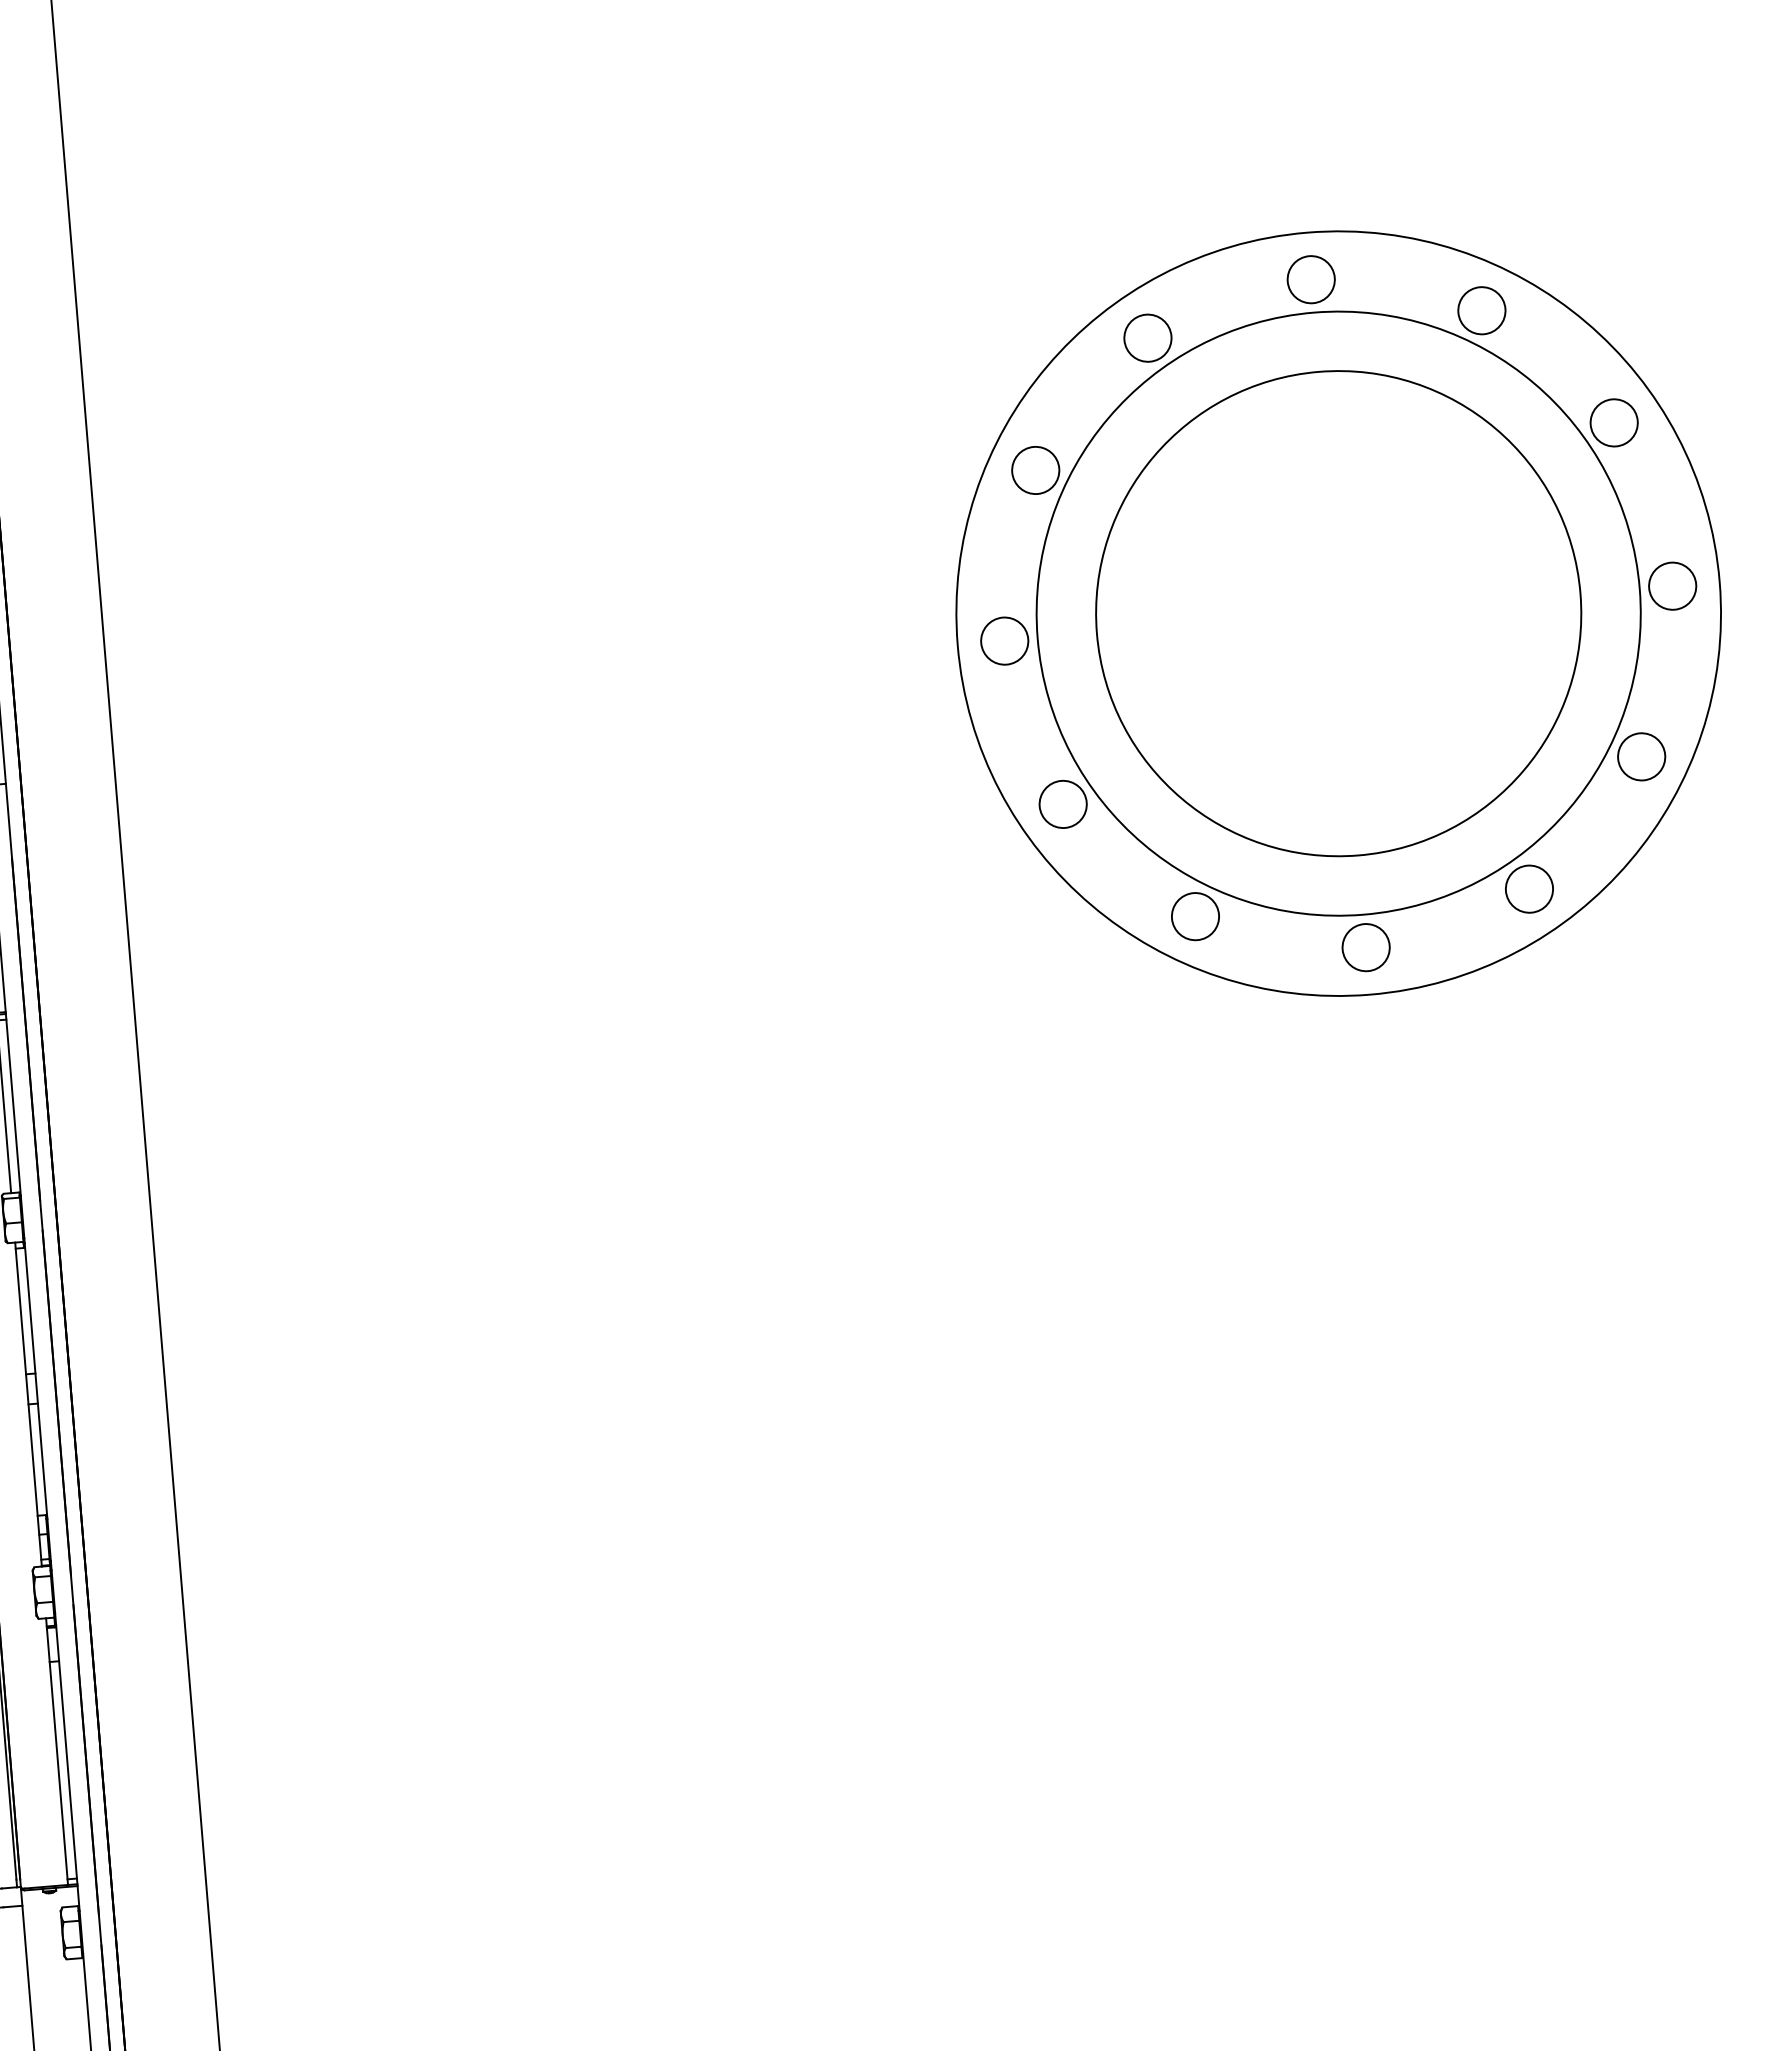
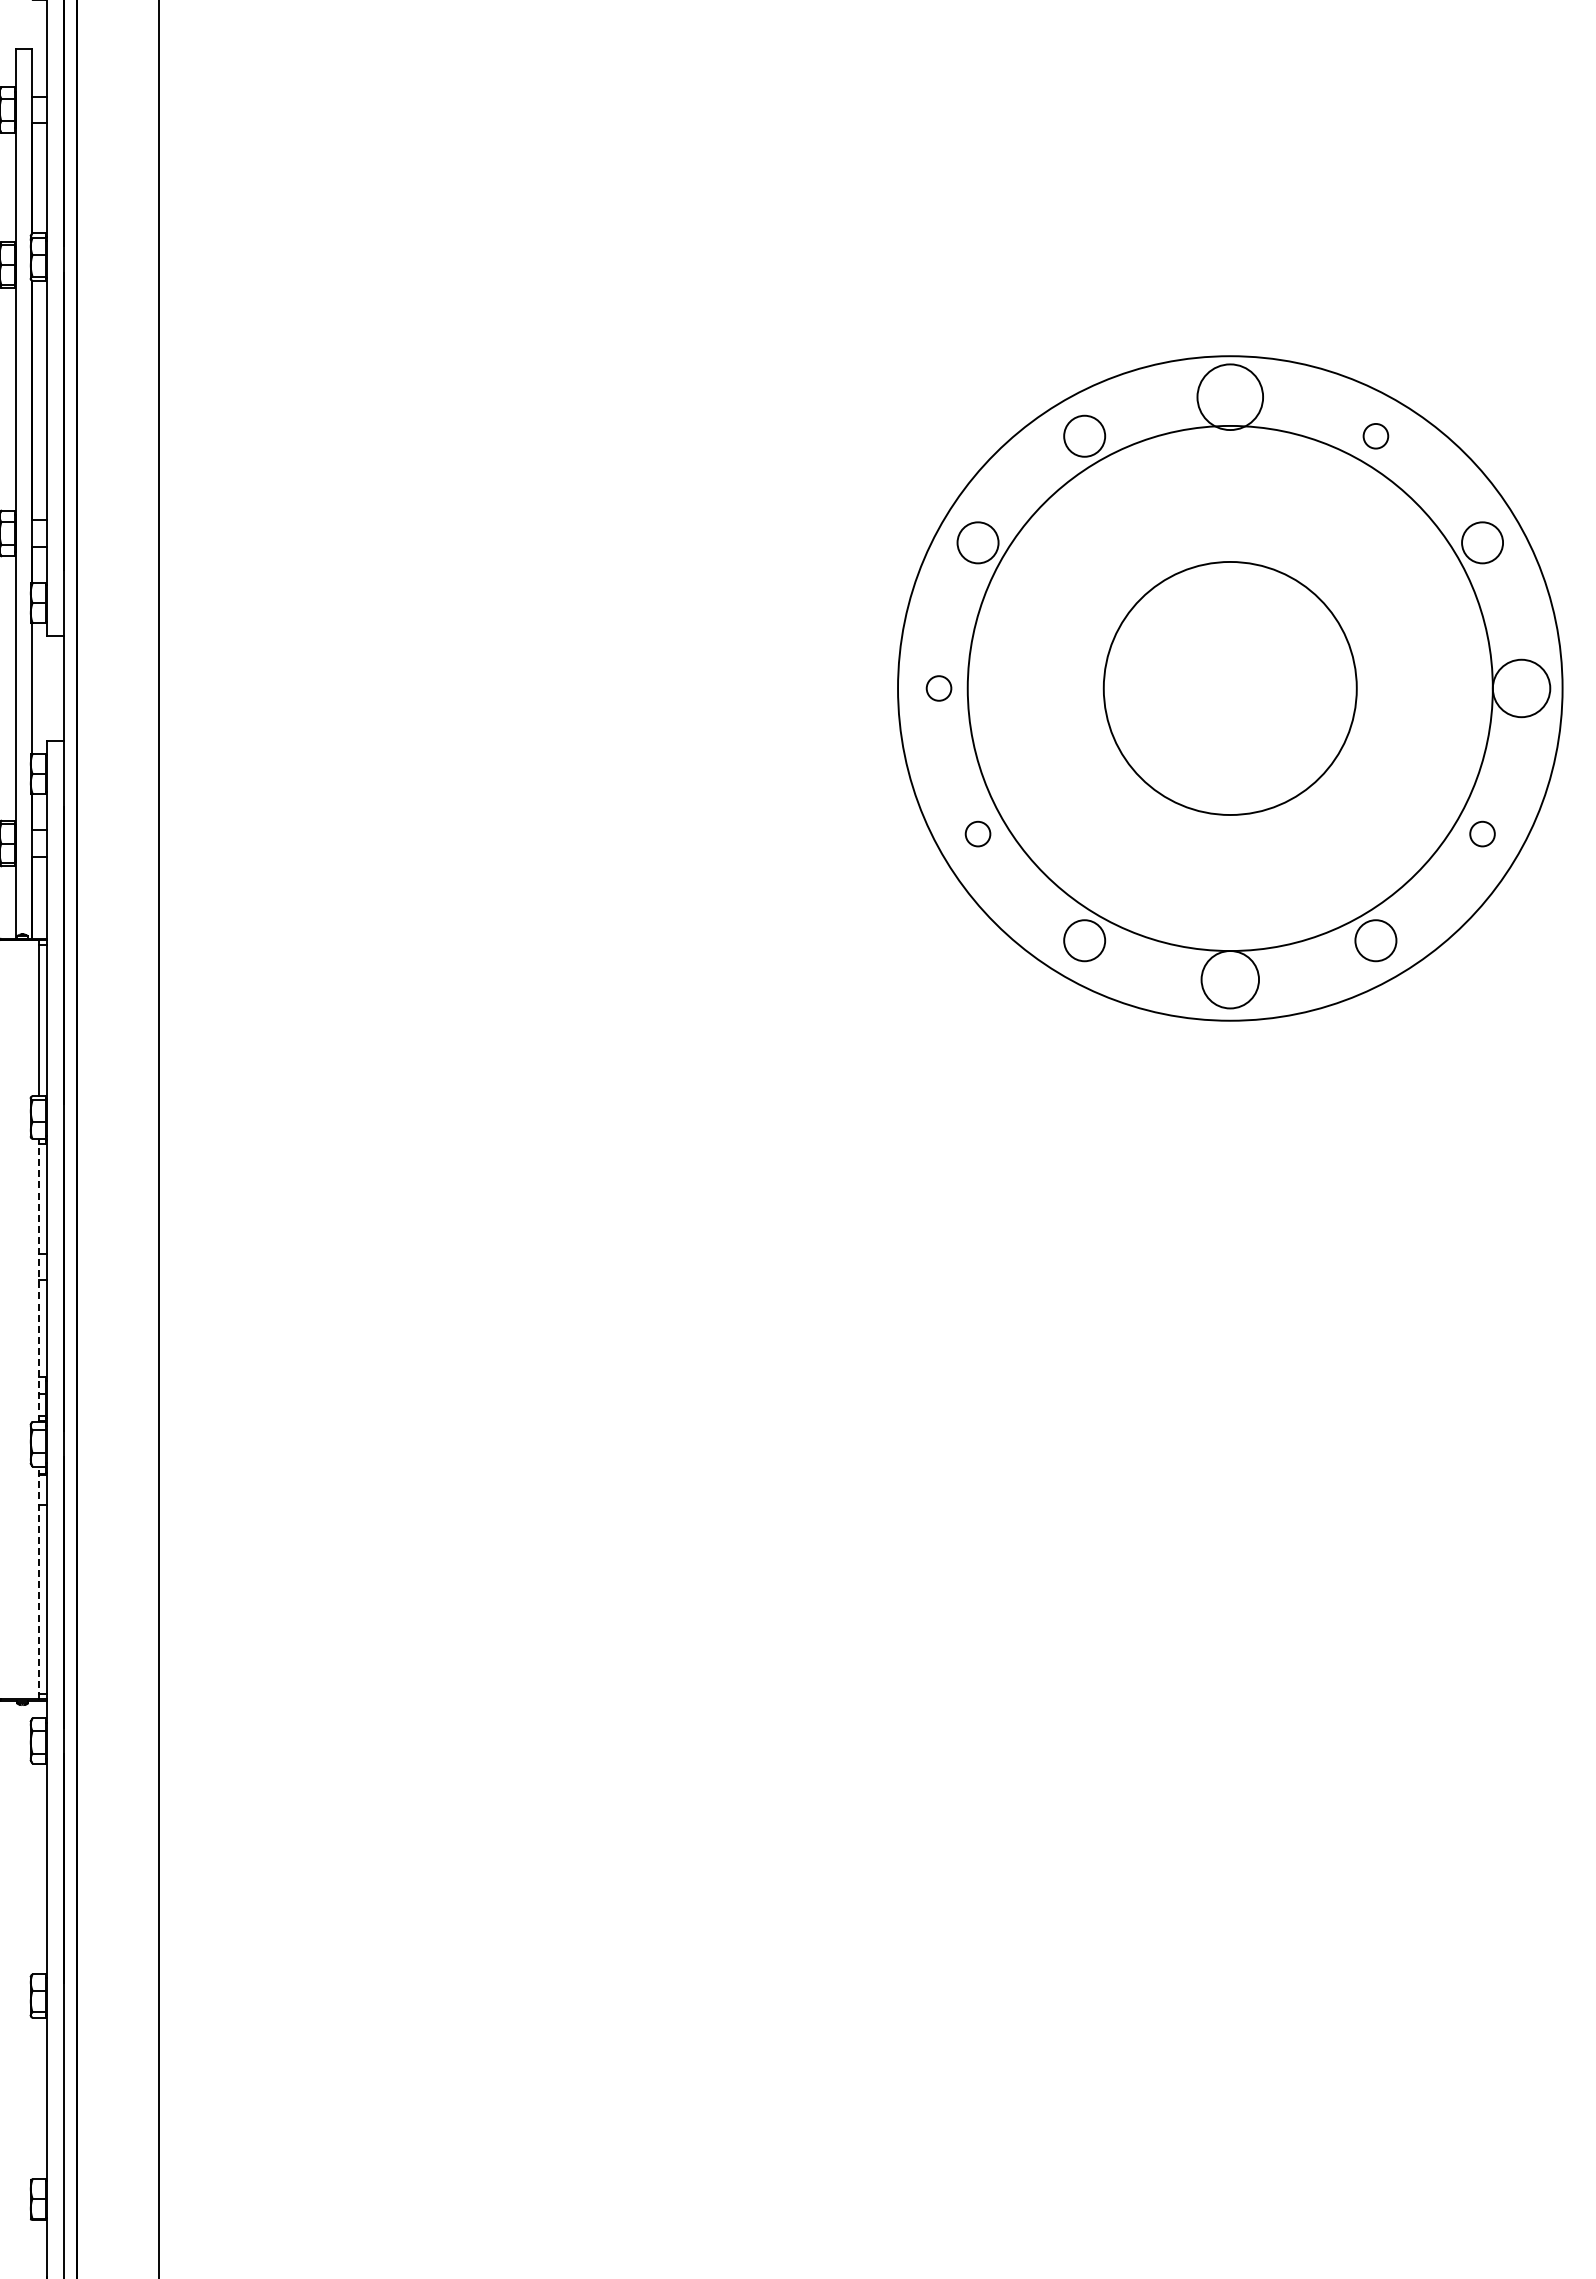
circle: (1310, 278) -> (1229, 396), size x1.6
circle: (1481, 309) -> (1375, 435), size x0.6
circle: (1672, 586) -> (1521, 688), size x1.4
circle: (1338, 613) -> (1230, 688), size x0.6
circle: (1004, 641) -> (938, 688), size x0.6
circle: (1641, 756) -> (1482, 833), size x0.6
circle: (1062, 803) -> (977, 833), size x0.6
circle: (1365, 947) -> (1229, 979), size x1.4
line: (29, 1403) -> (39, 1279), solid -> dashed
line: (57, 1751) -> (39, 1582), solid -> dashed

